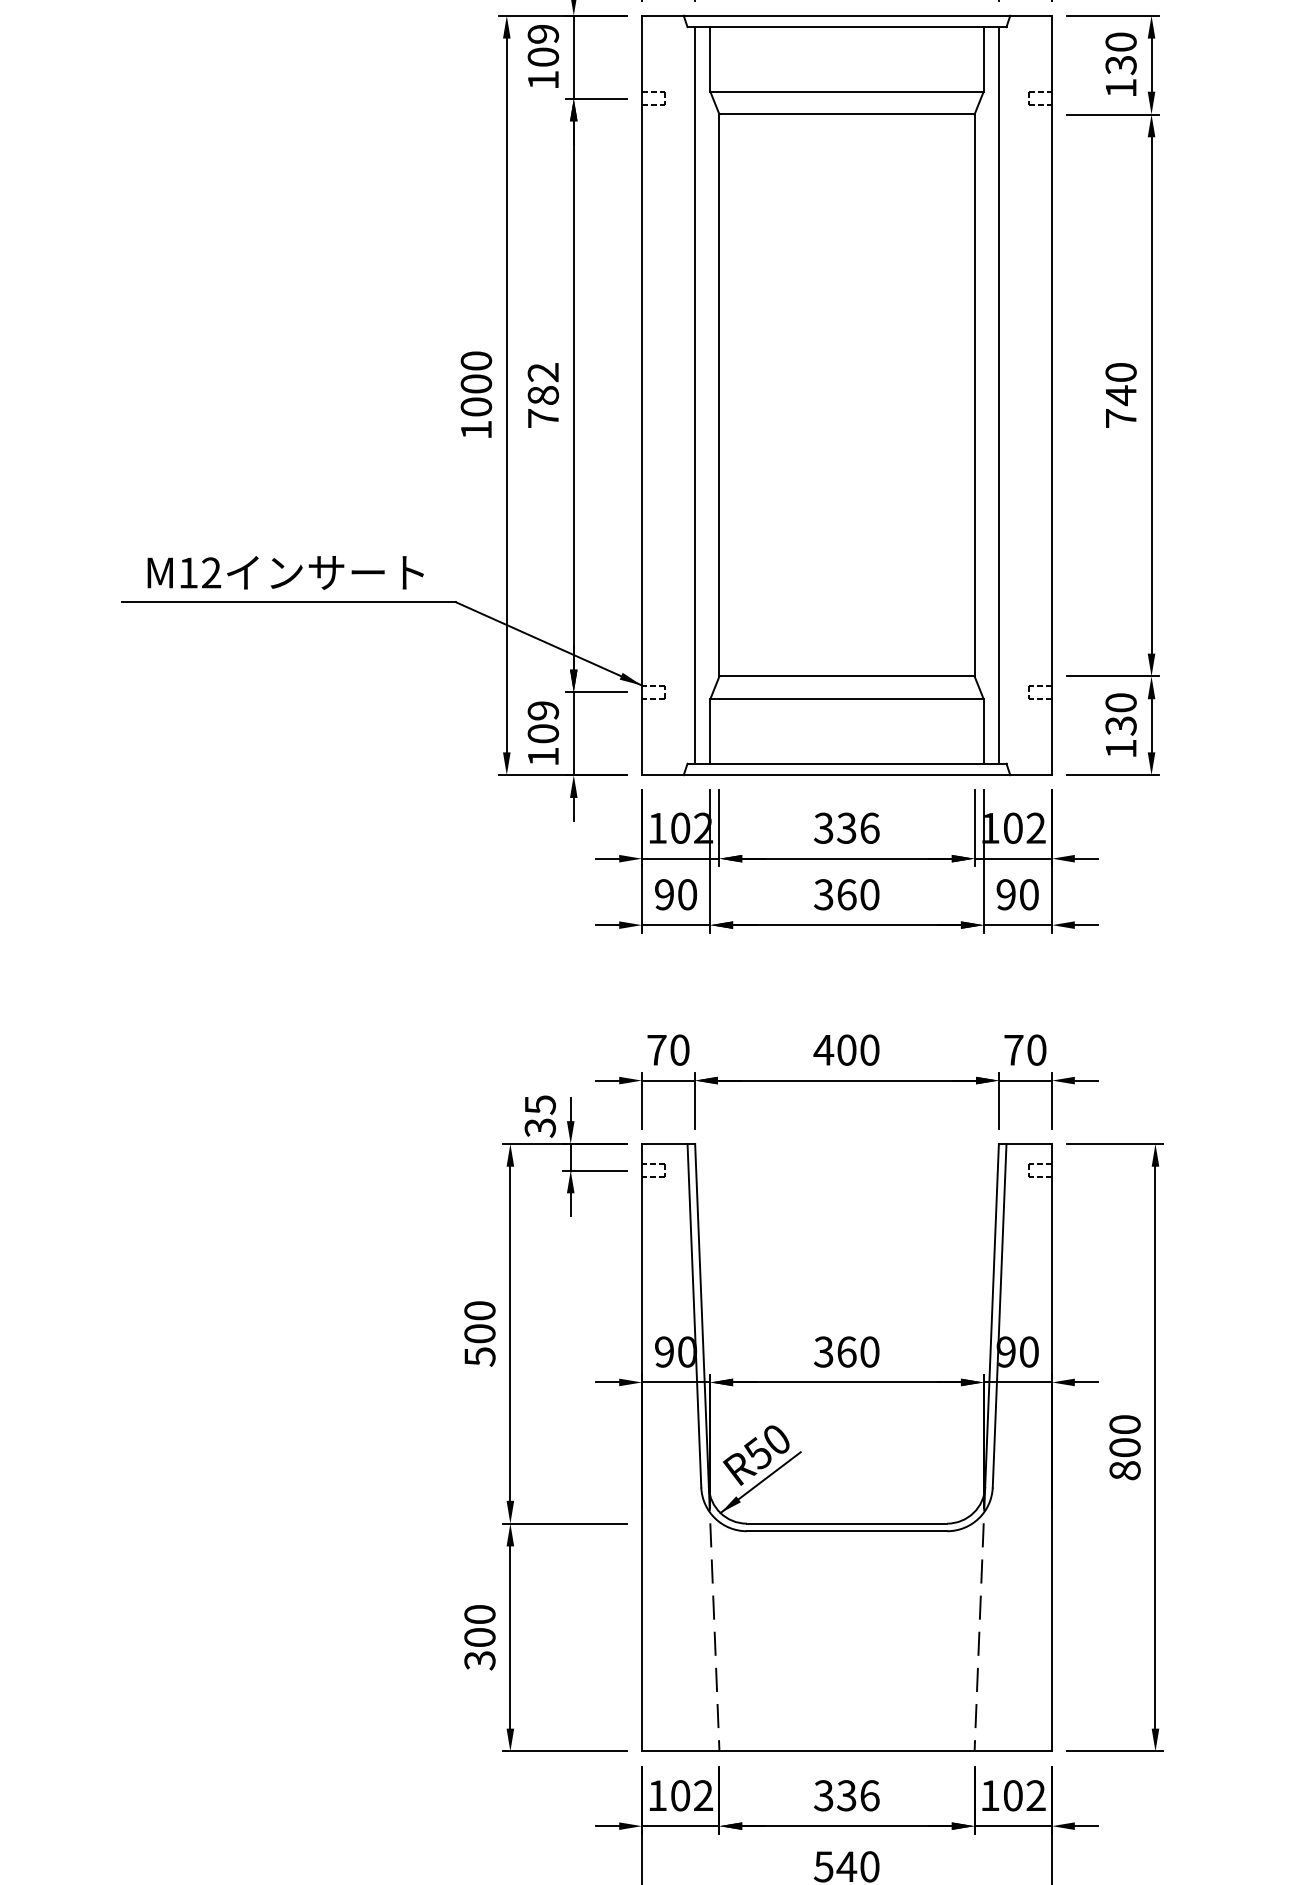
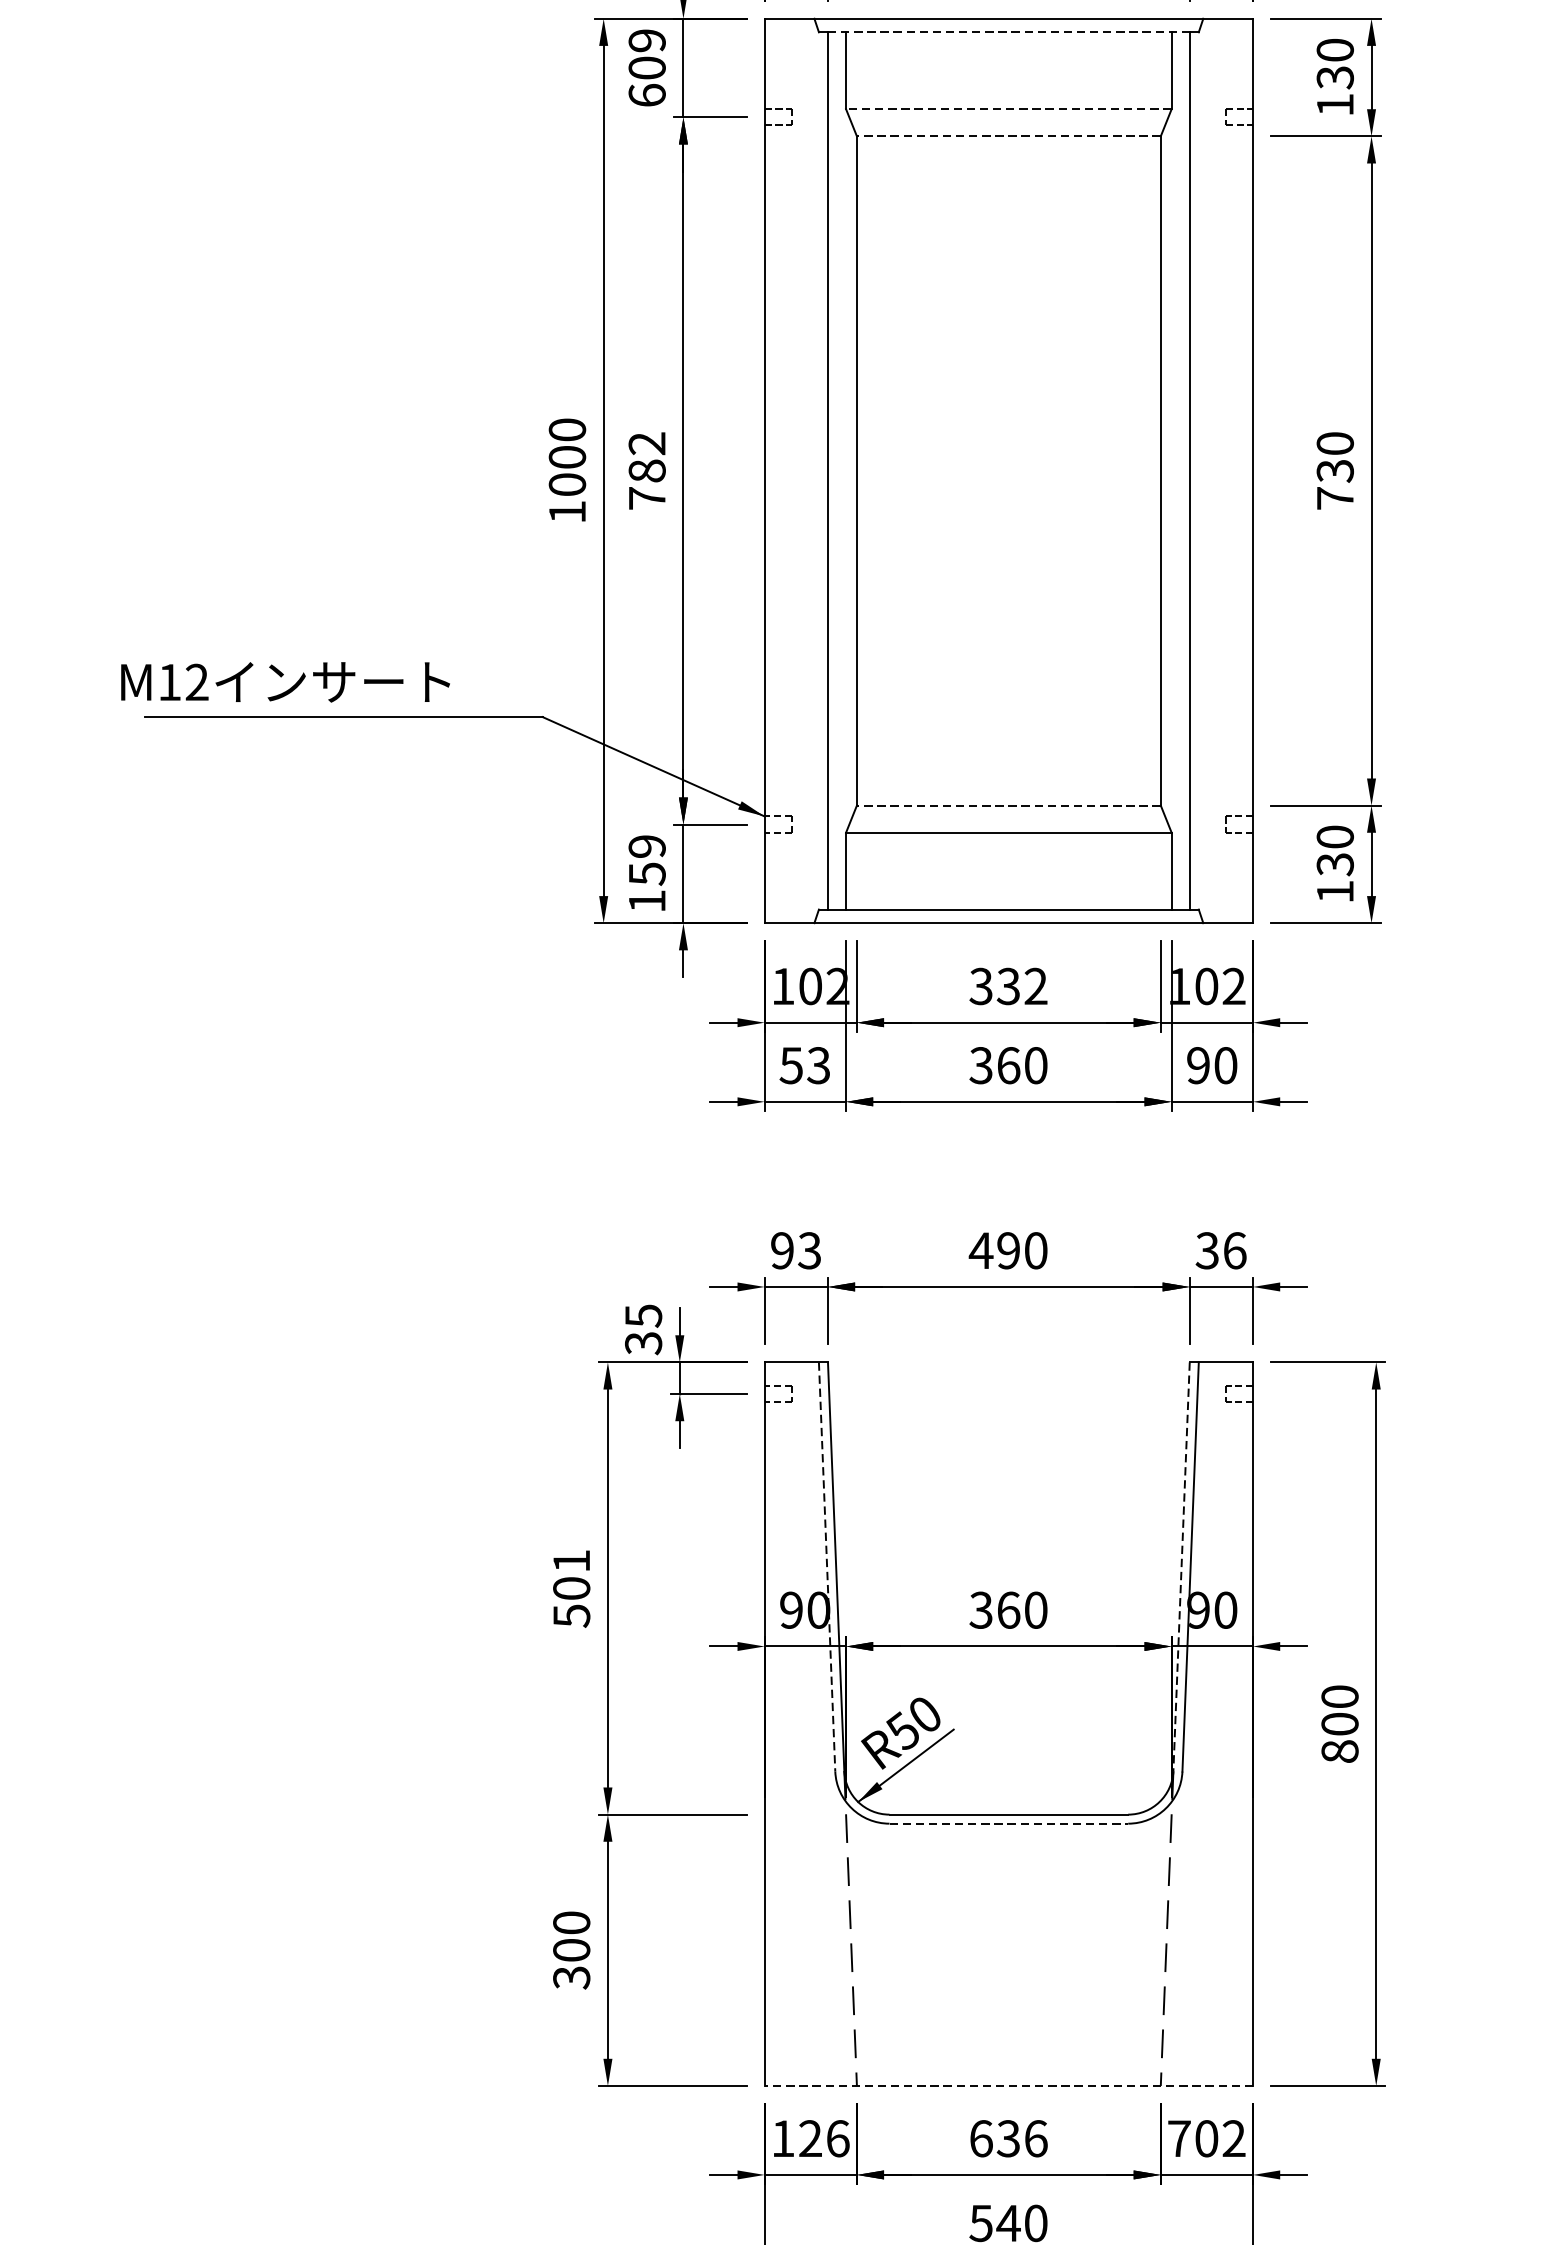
line: (847, 27) -> (1009, 32), solid -> dashed
text: (543, 79) -> (647, 94), 109 -> 609
line: (847, 91) -> (1009, 108), solid -> dashed
line: (847, 114) -> (1009, 136), solid -> dashed
text: (1120, 395) -> (1334, 471), 740 -> 730
text: (285, 572) -> (285, 681), moved
line: (847, 676) -> (1009, 805), solid -> dashed
text: (543, 733) -> (647, 873), 109 -> 159
text: (869, 827) -> (1035, 985), 336 -> 332
text: (675, 894) -> (804, 1065), 90 -> 53
text: (668, 1049) -> (796, 1249), 70 -> 93
text: (846, 1049) -> (1008, 1249), 400 -> 490
text: (1024, 1049) -> (1220, 1249), 70 -> 36
text: (479, 1310) -> (571, 1560), 500 -> 501
line: (694, 1315) -> (827, 1566), solid -> dashed
line: (992, 1315) -> (1182, 1566), solid -> dashed
line: (847, 1531) -> (1009, 1823), solid -> dashed
line: (846, 1751) -> (1008, 2086), solid -> dashed
text: (692, 1795) -> (824, 2138), 102 -> 126
text: (823, 1795) -> (980, 2138), 336 -> 636
text: (989, 1795) -> (1178, 2138), 102 -> 702

